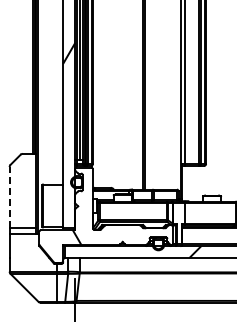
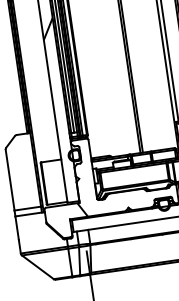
line: (9, 197) -> (9, 180), dashed -> solid

